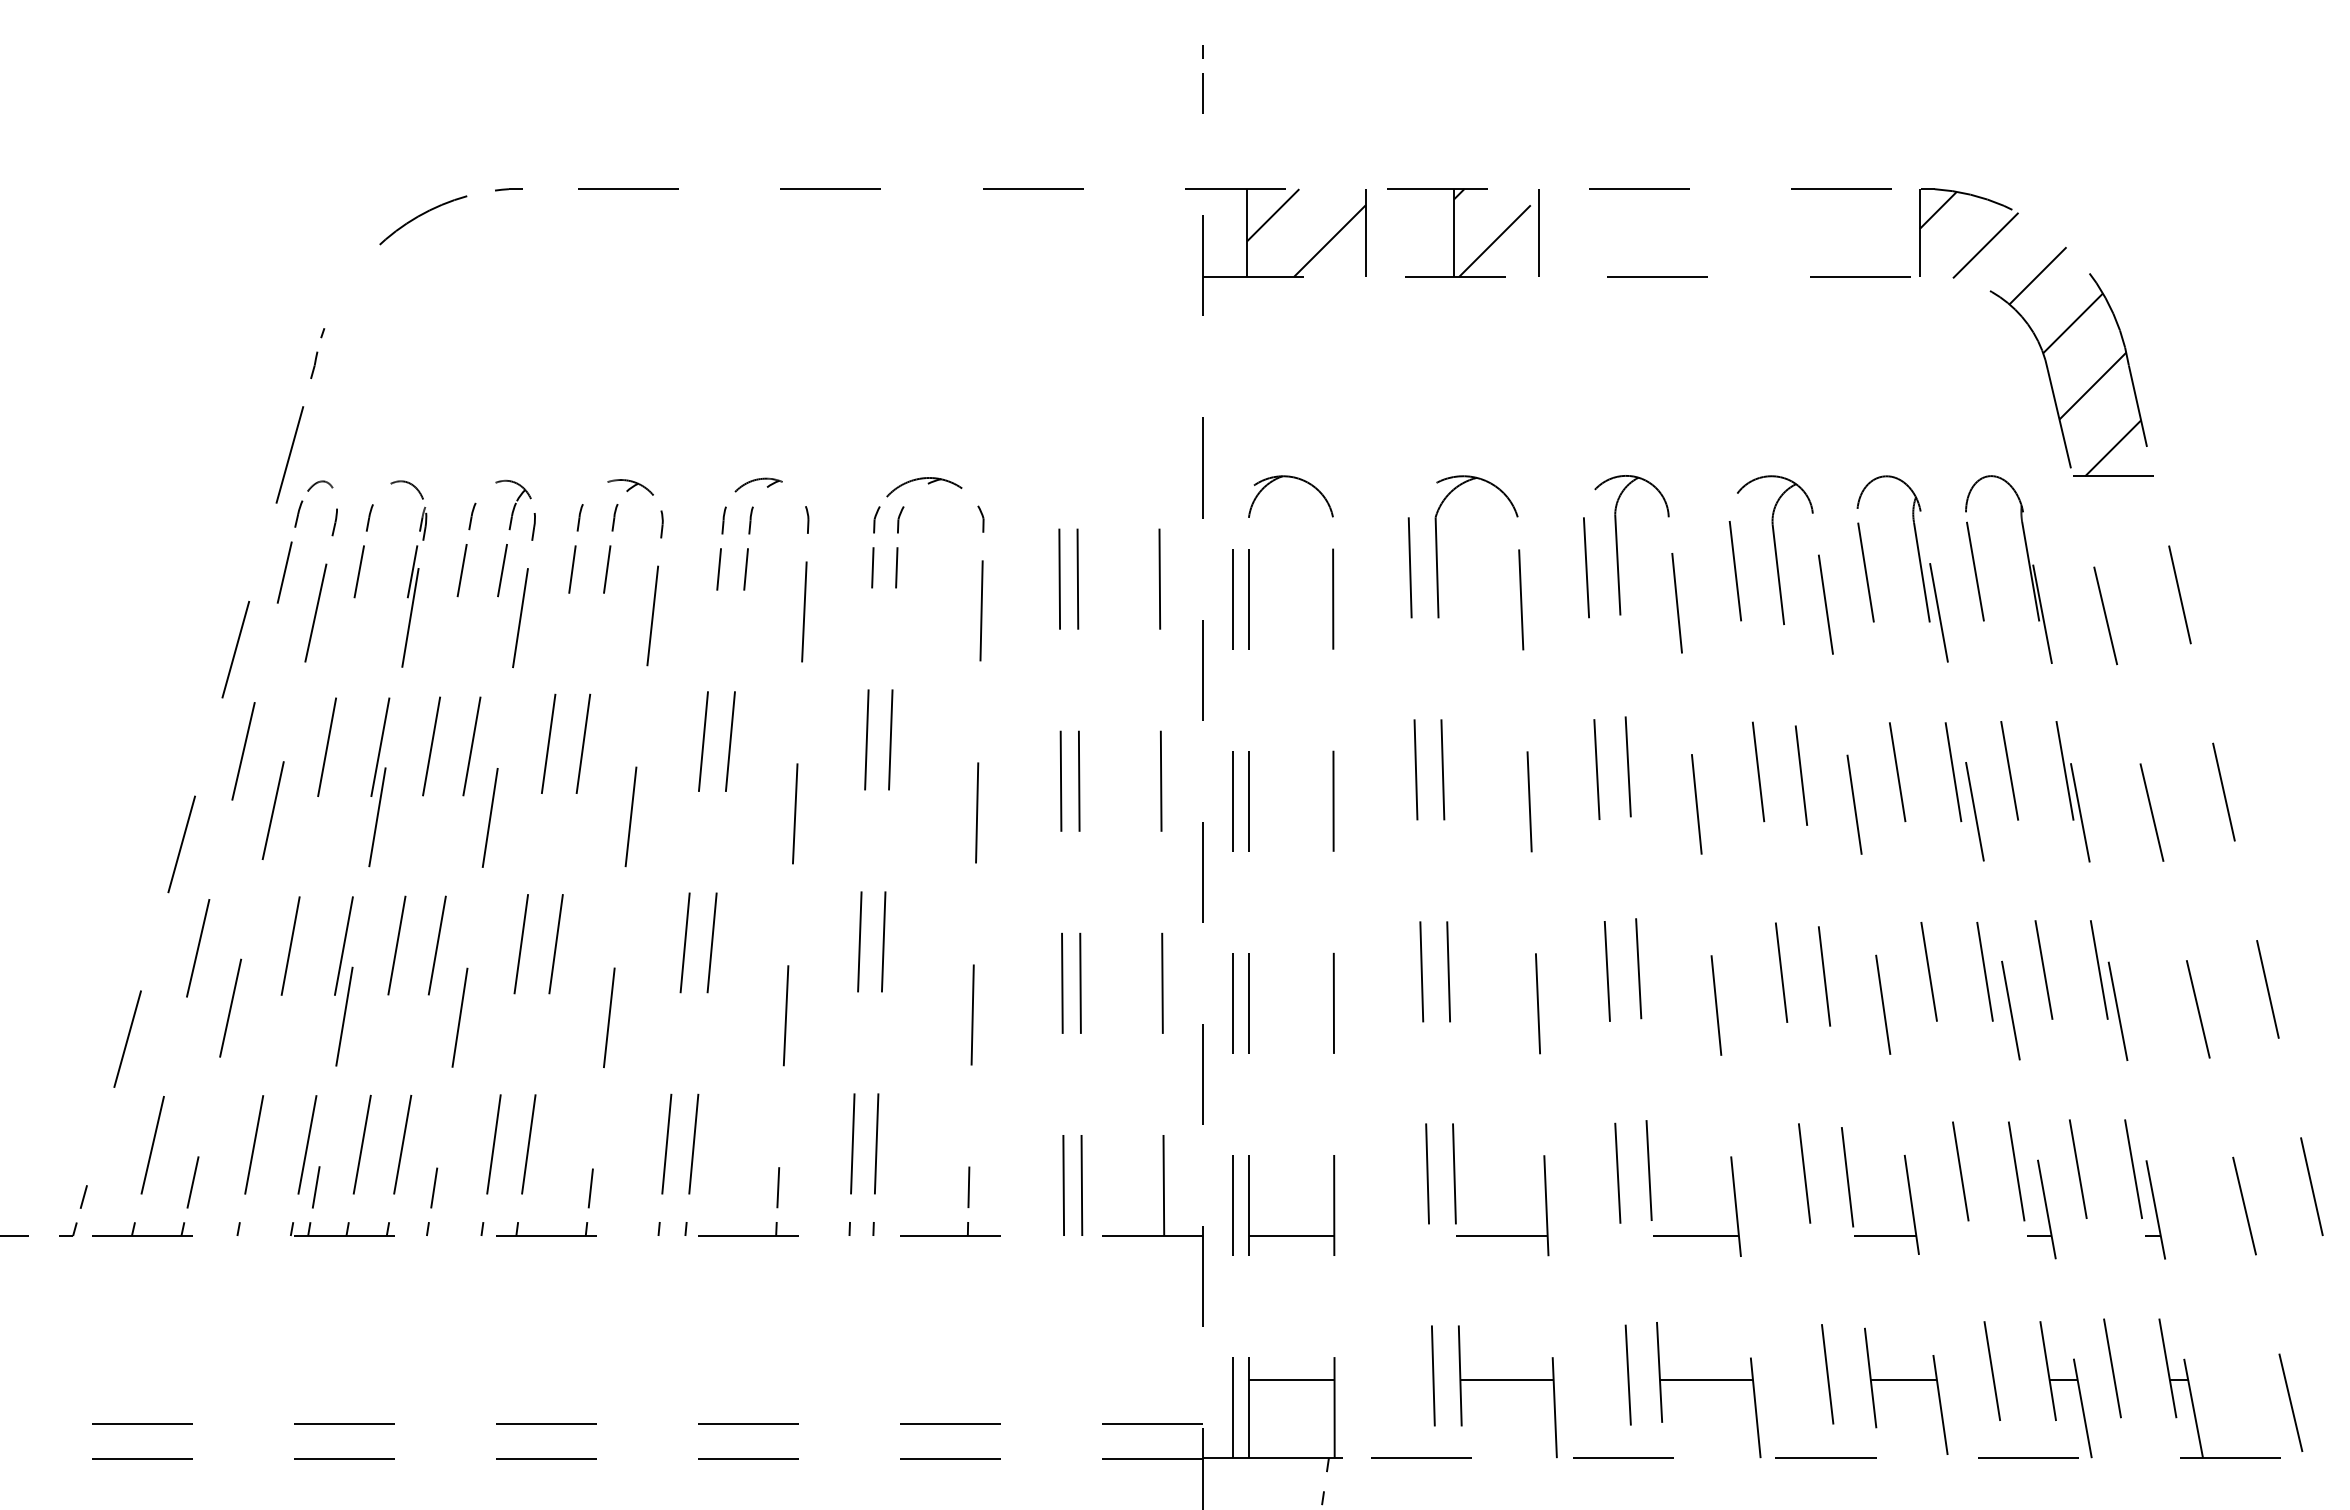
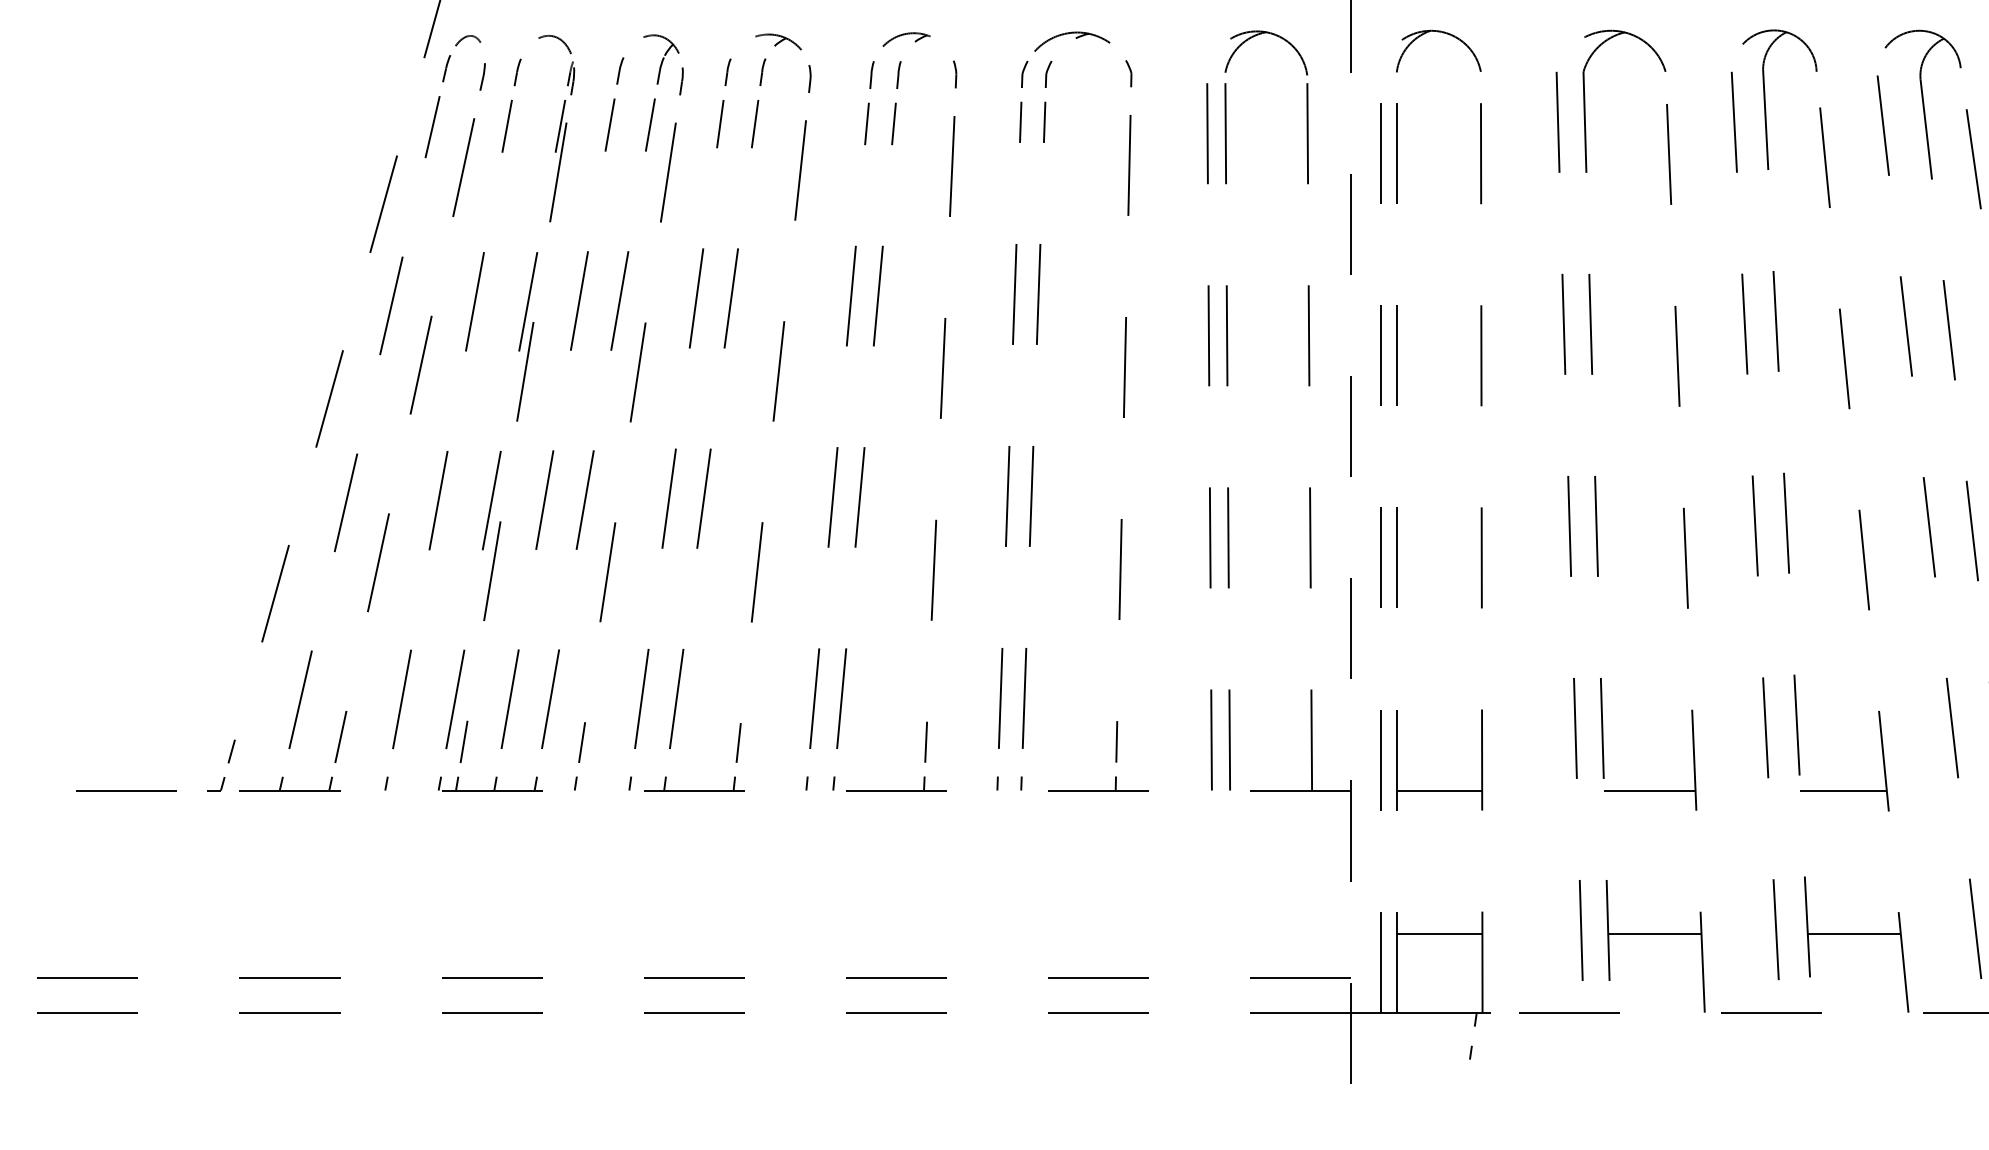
part: (1112, 480) -> (1260, 35), added

